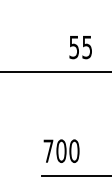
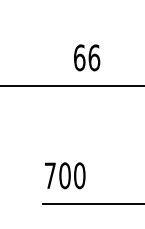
text: (81, 47) -> (87, 57), 55 -> 66

